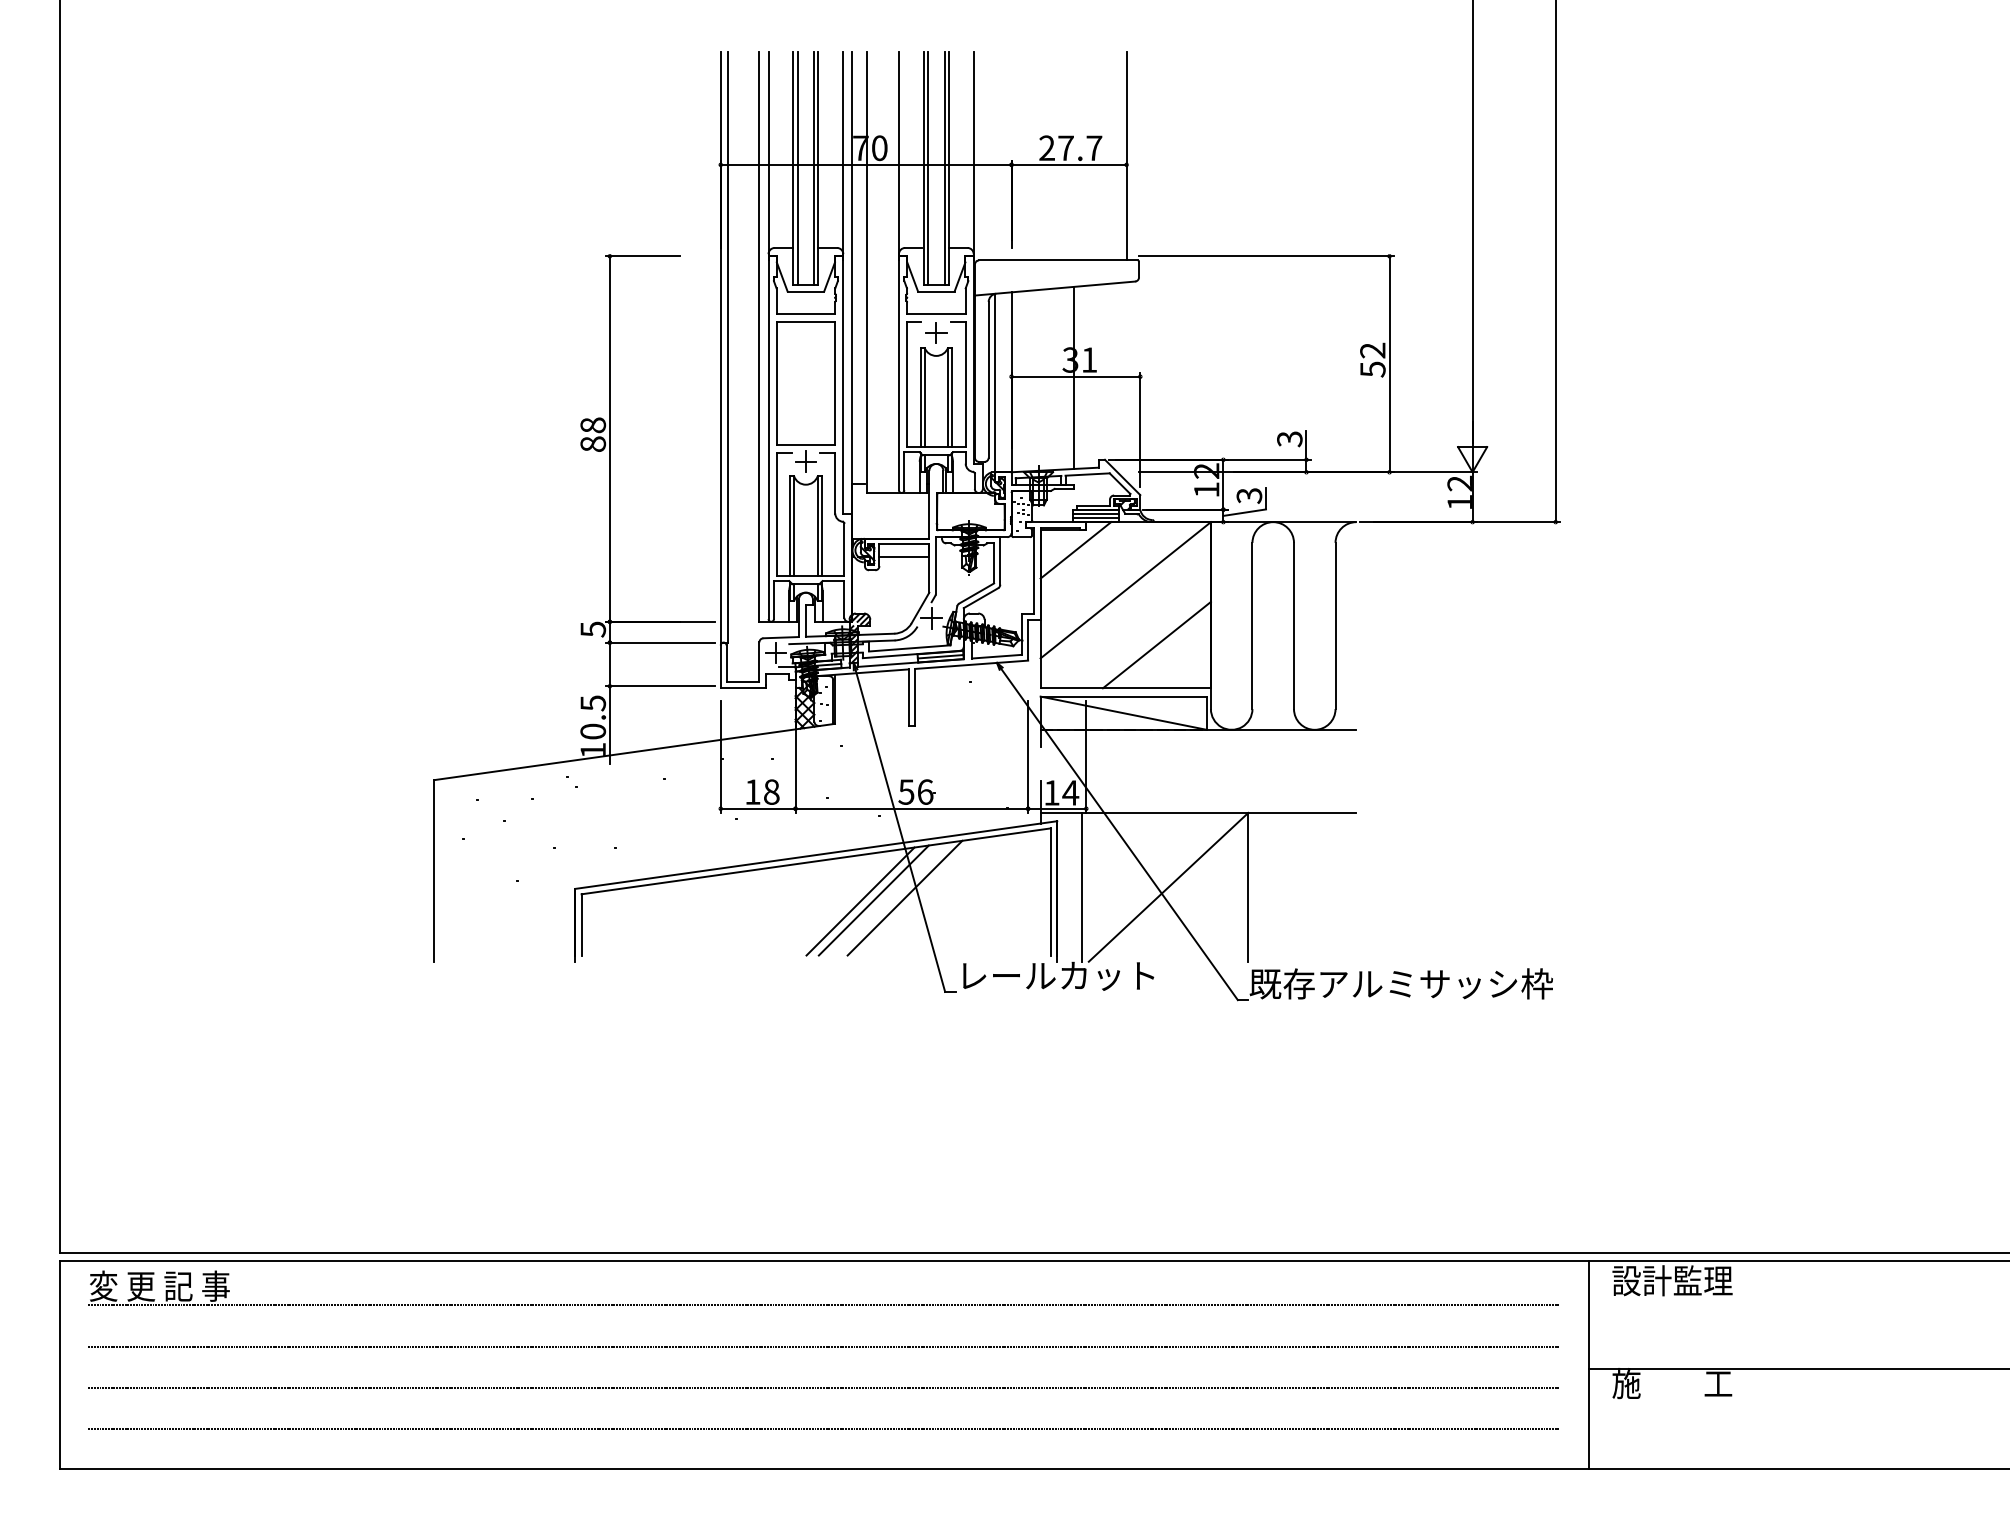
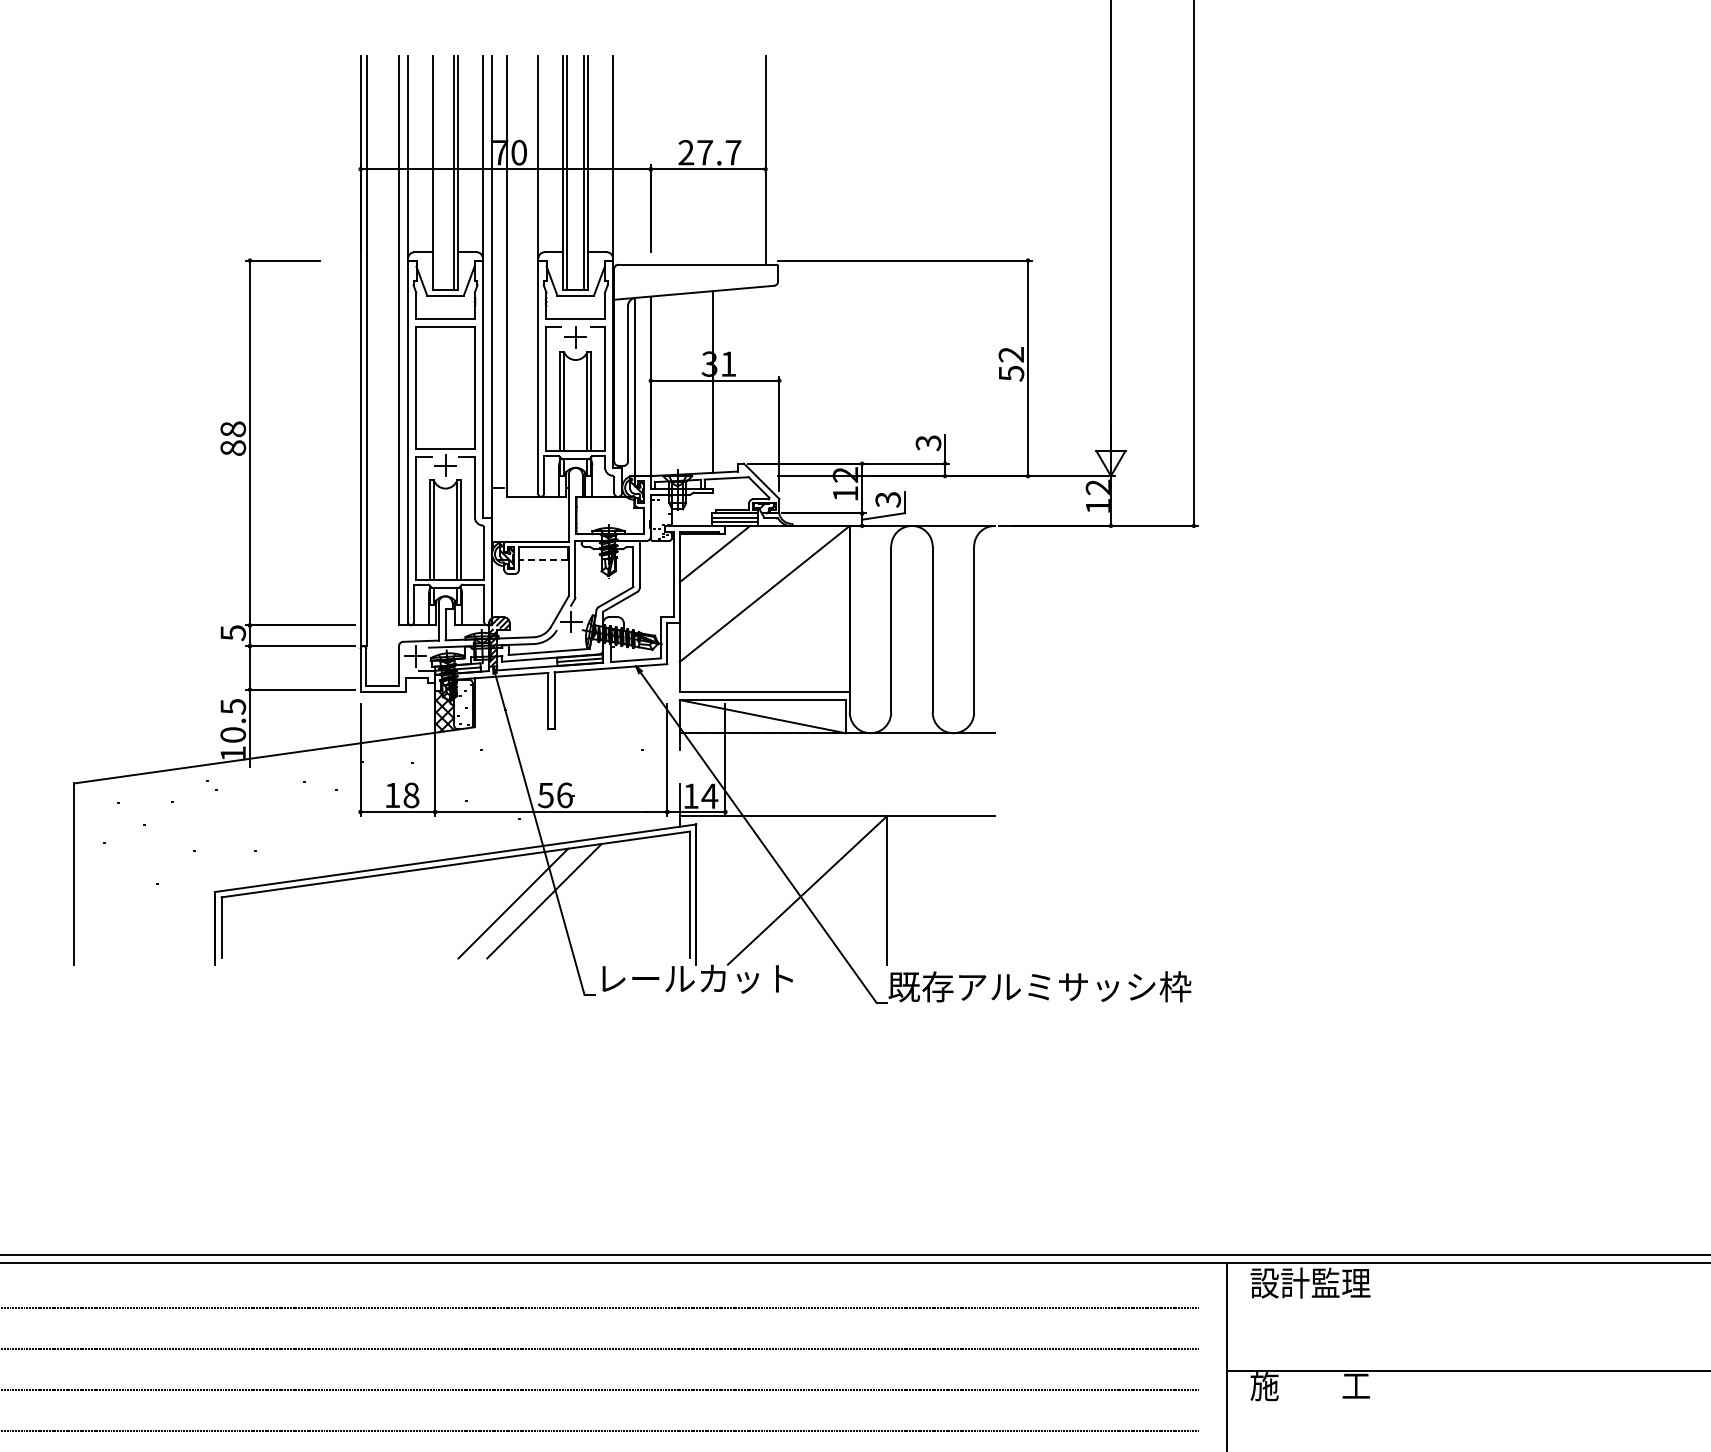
line: (797, 168) -> (437, 172), removed
line: (904, 556) -> (543, 560), solid -> dashed
line: (1156, 644) -> (795, 648), removed
line: (1082, 886) -> (721, 889), removed
line: (860, 901) -> (500, 904), removed

